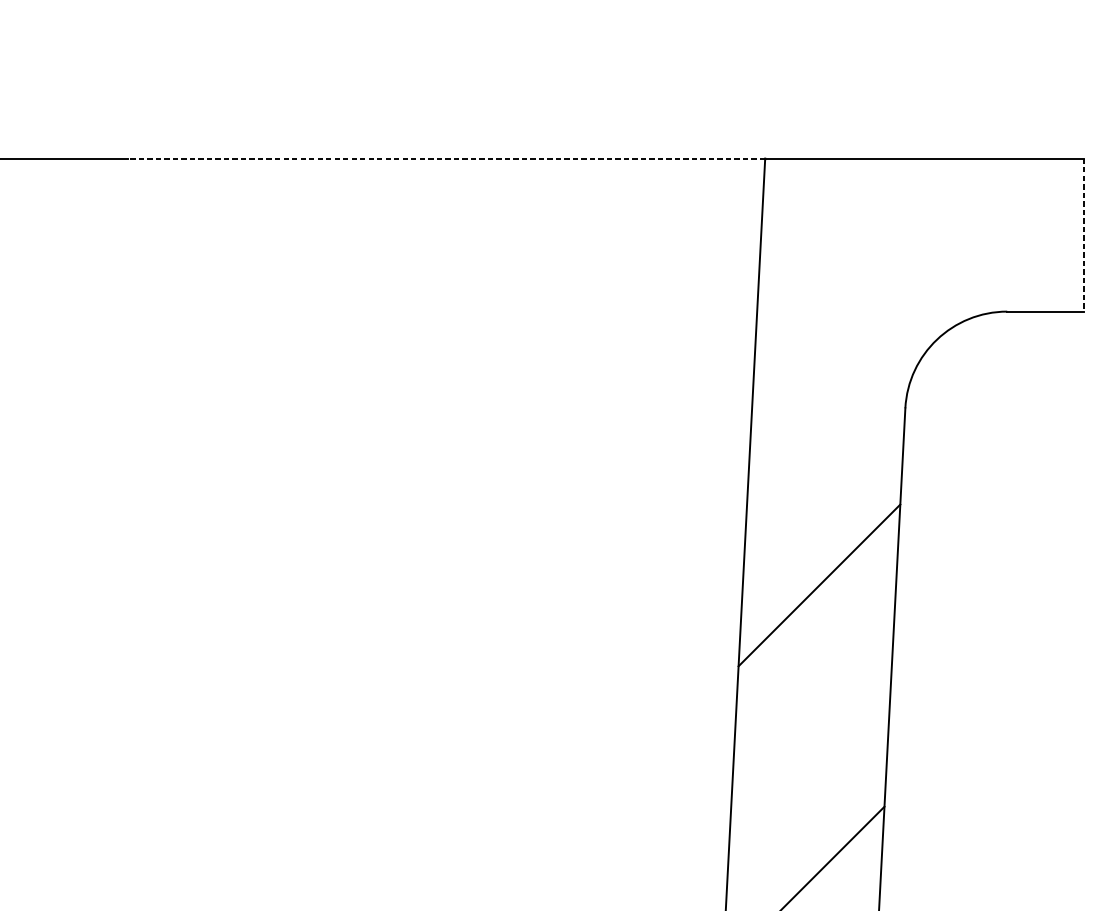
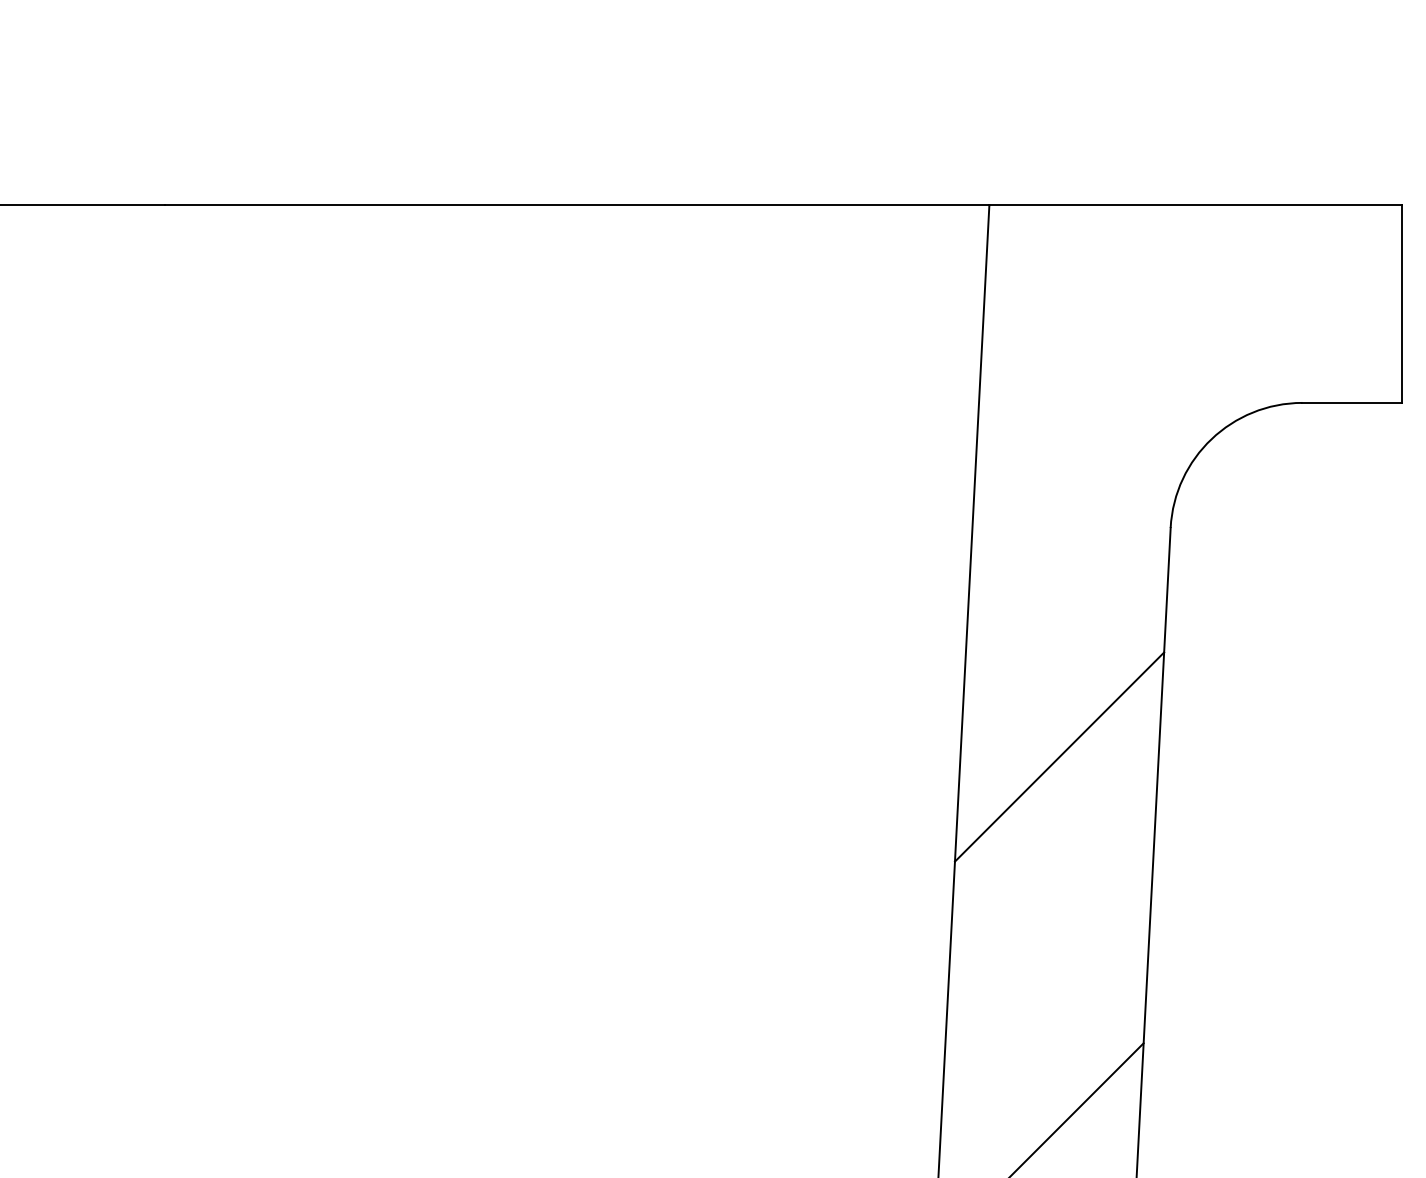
line: (445, 158) -> (576, 204), dashed -> solid
line: (1083, 234) -> (1401, 303), dashed -> solid

